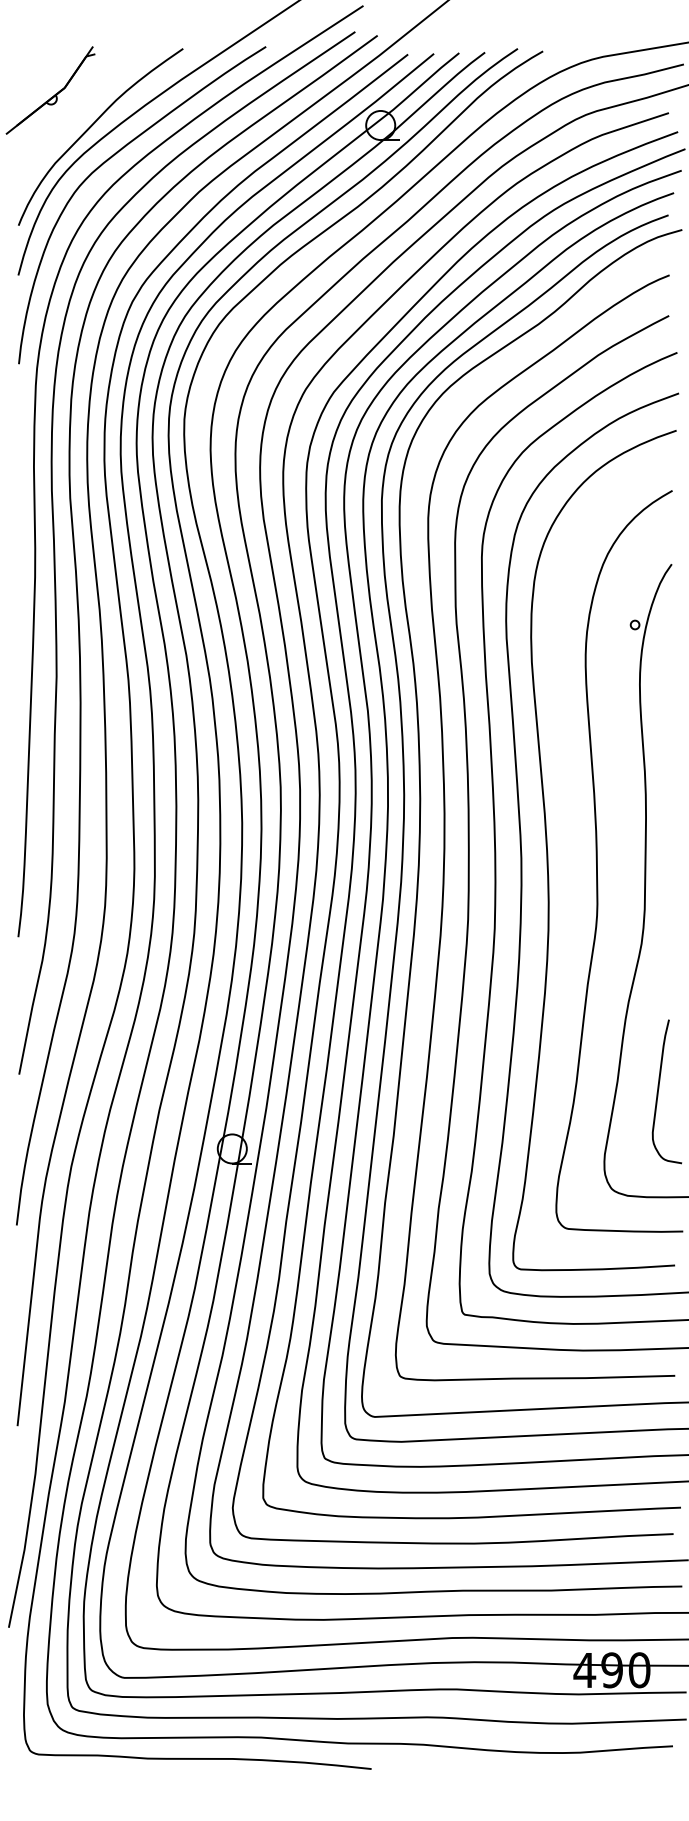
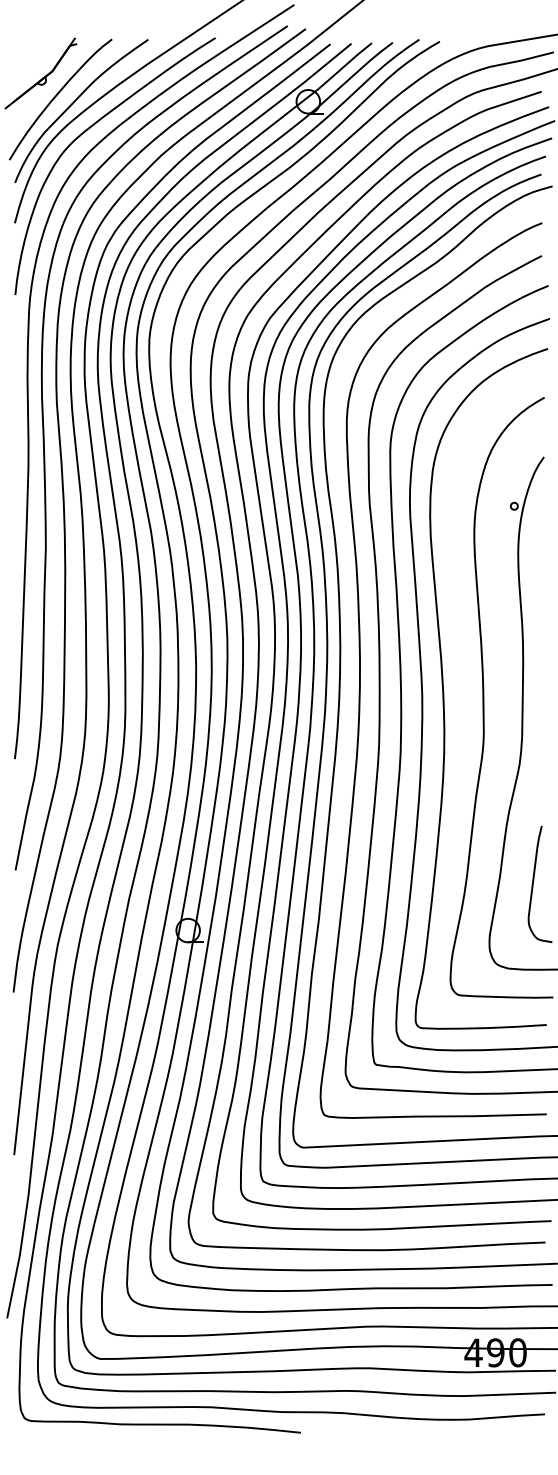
curve: (70, 117) -> (57, 95), added

